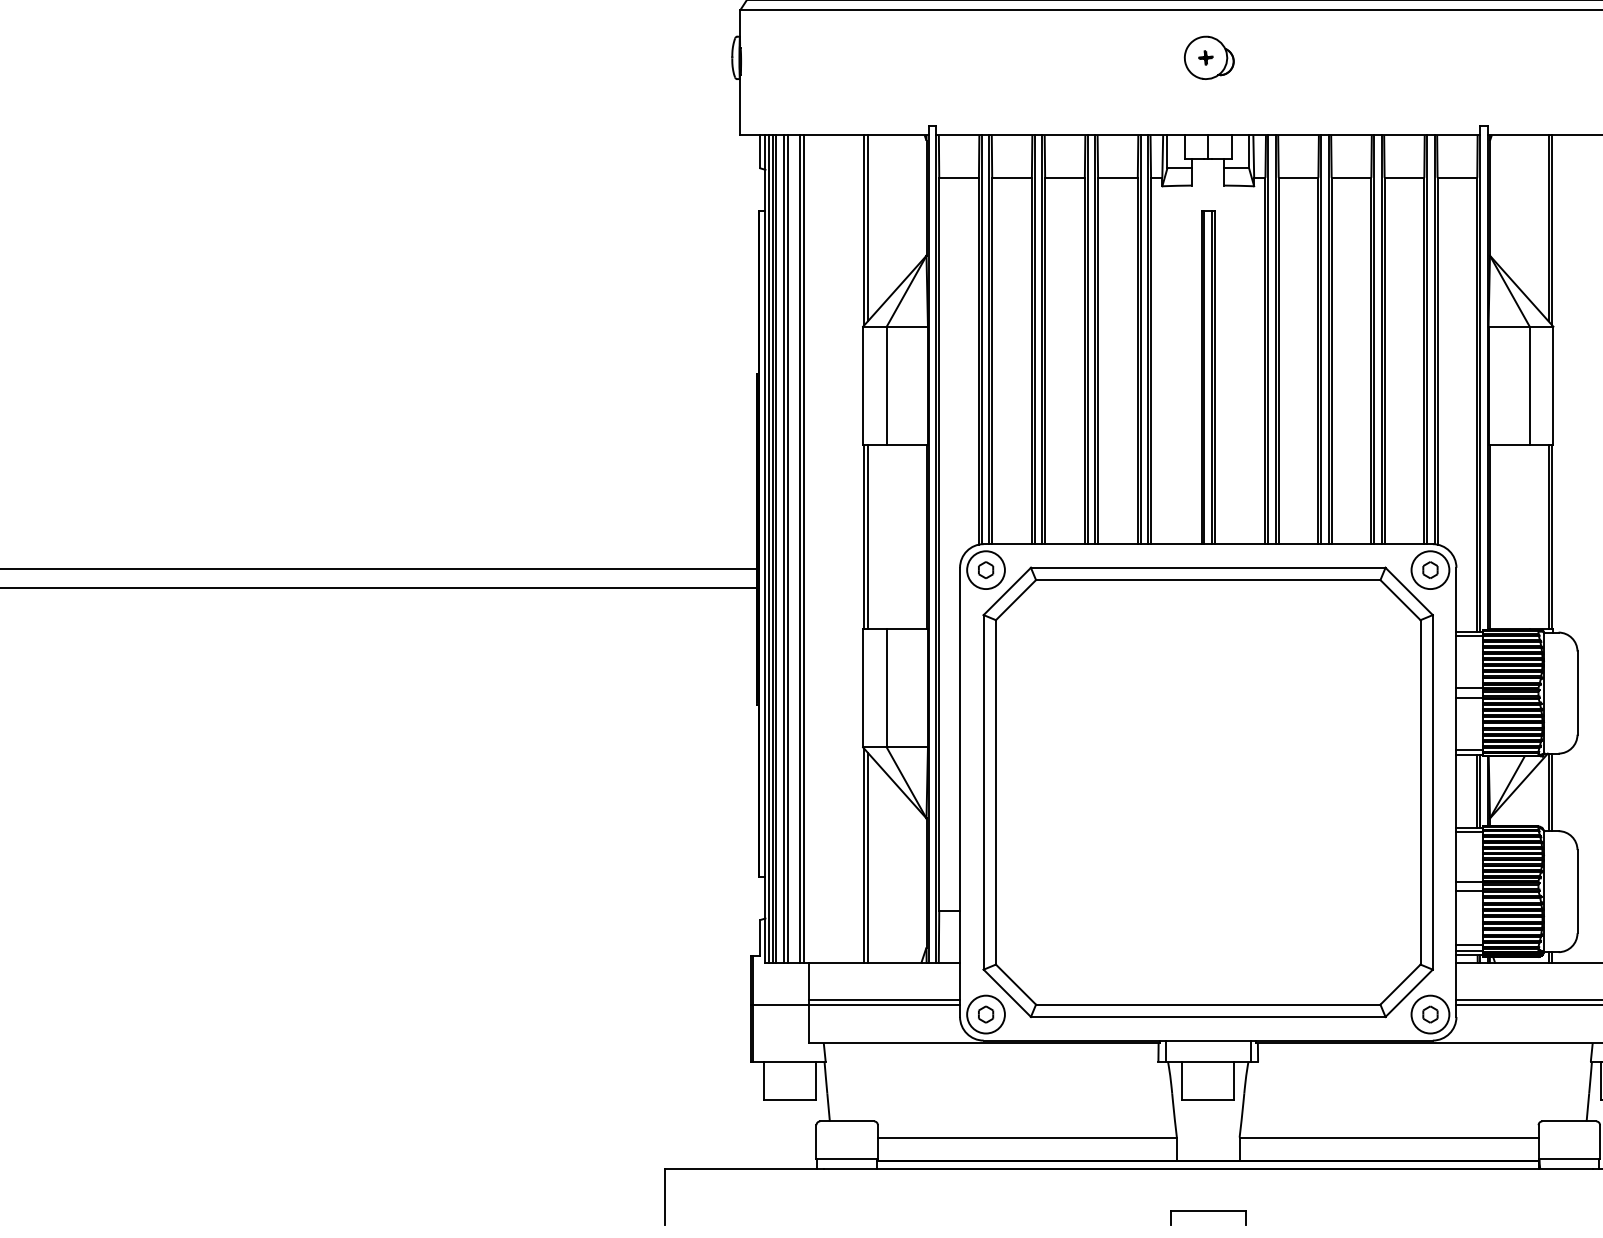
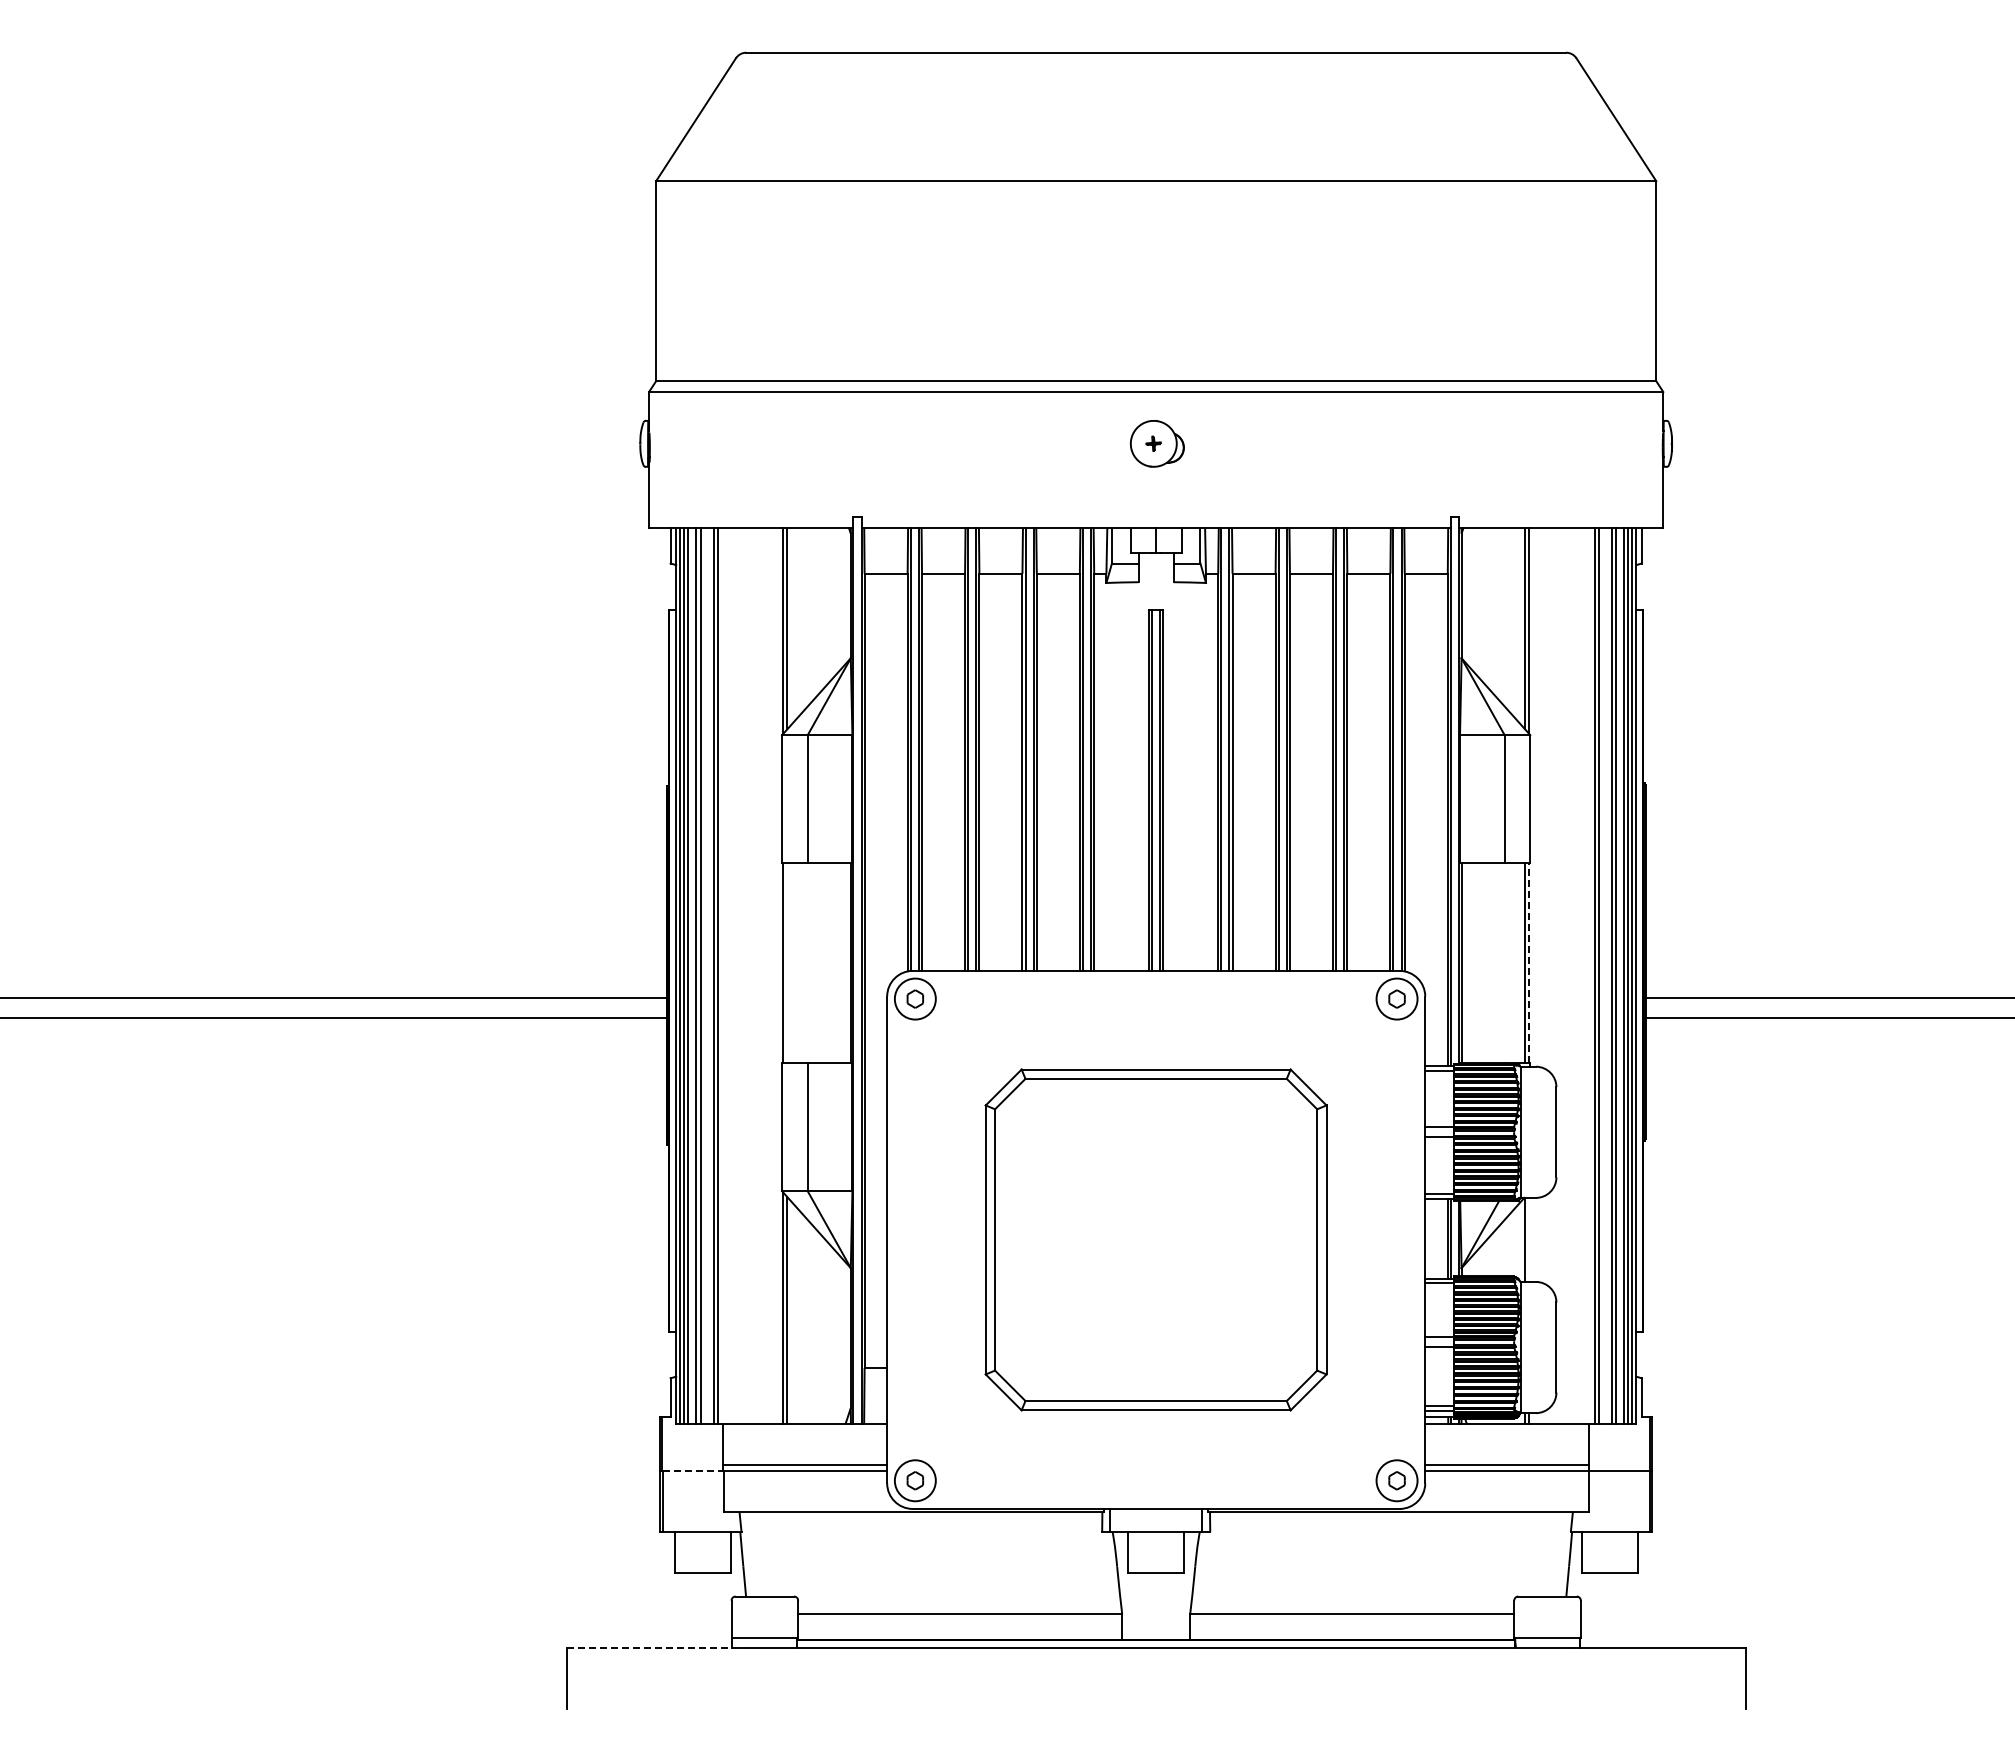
line: (868, 537) -> (787, 963), removed
line: (1552, 537) -> (1529, 963), solid -> dashed
part: (1207, 791) -> (1155, 1239), size x0.7
line: (1552, 791) -> (1529, 1239), removed
line: (781, 1005) -> (693, 1470), solid -> dashed
line: (744, 1168) -> (653, 1647), solid -> dashed
part: (1208, 1211) -> (1156, 1694), removed

